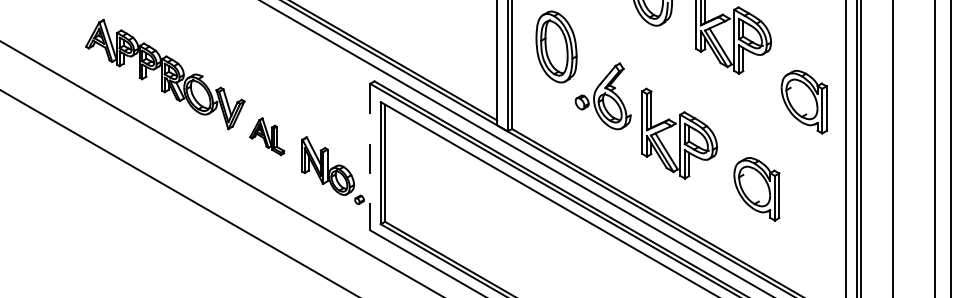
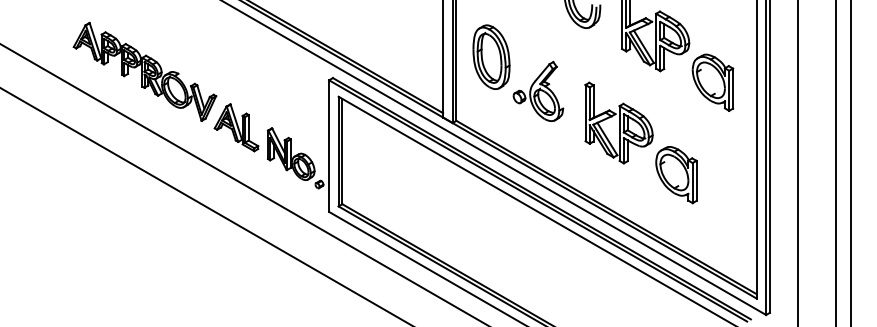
part: (556, 46) -> (491, 56), moved
part: (803, 101) -> (712, 82), moved
part: (678, 133) -> (618, 122), moved
part: (267, 136) -> (236, 127), size x1.43
line: (370, 157) -> (329, 146), dashed -> solid

